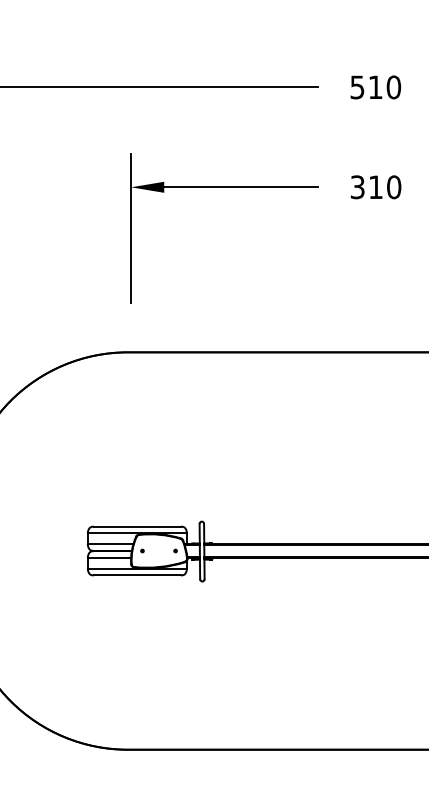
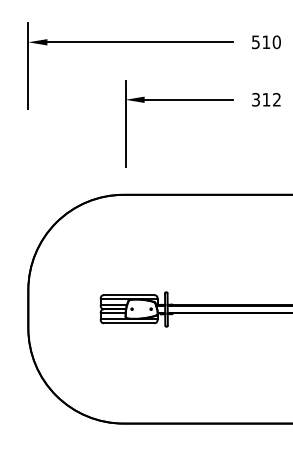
text: (393, 186) -> (276, 99), 310 -> 312

